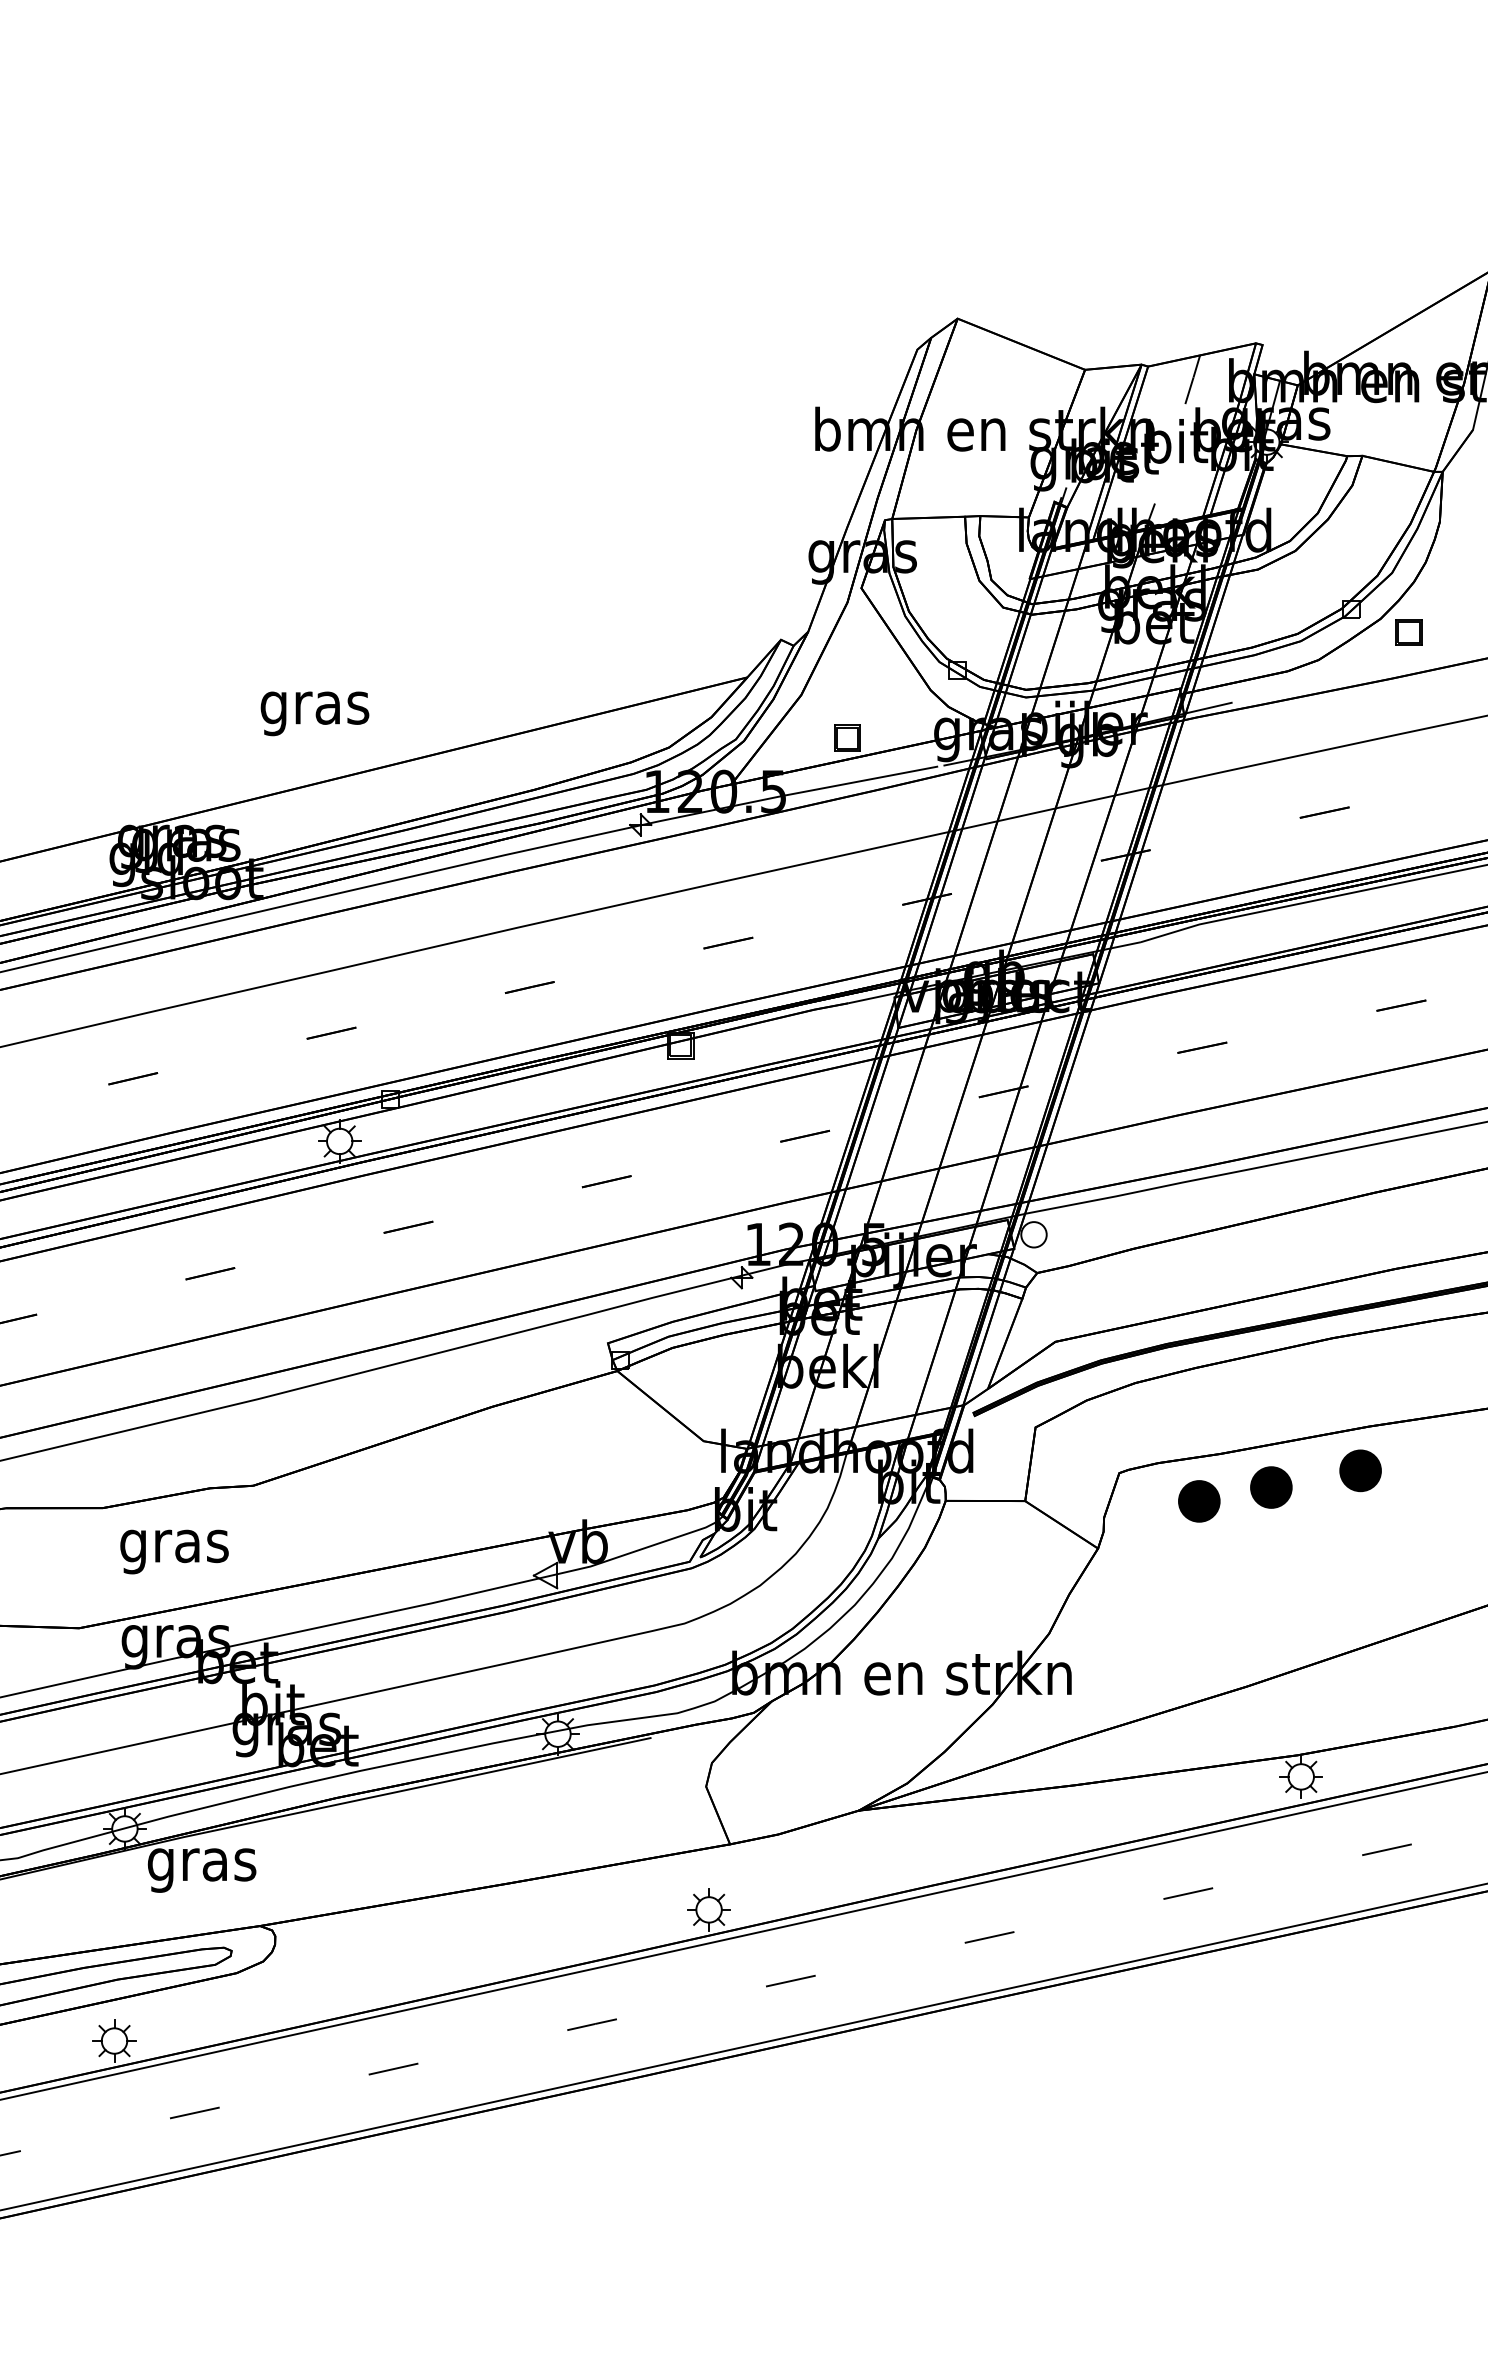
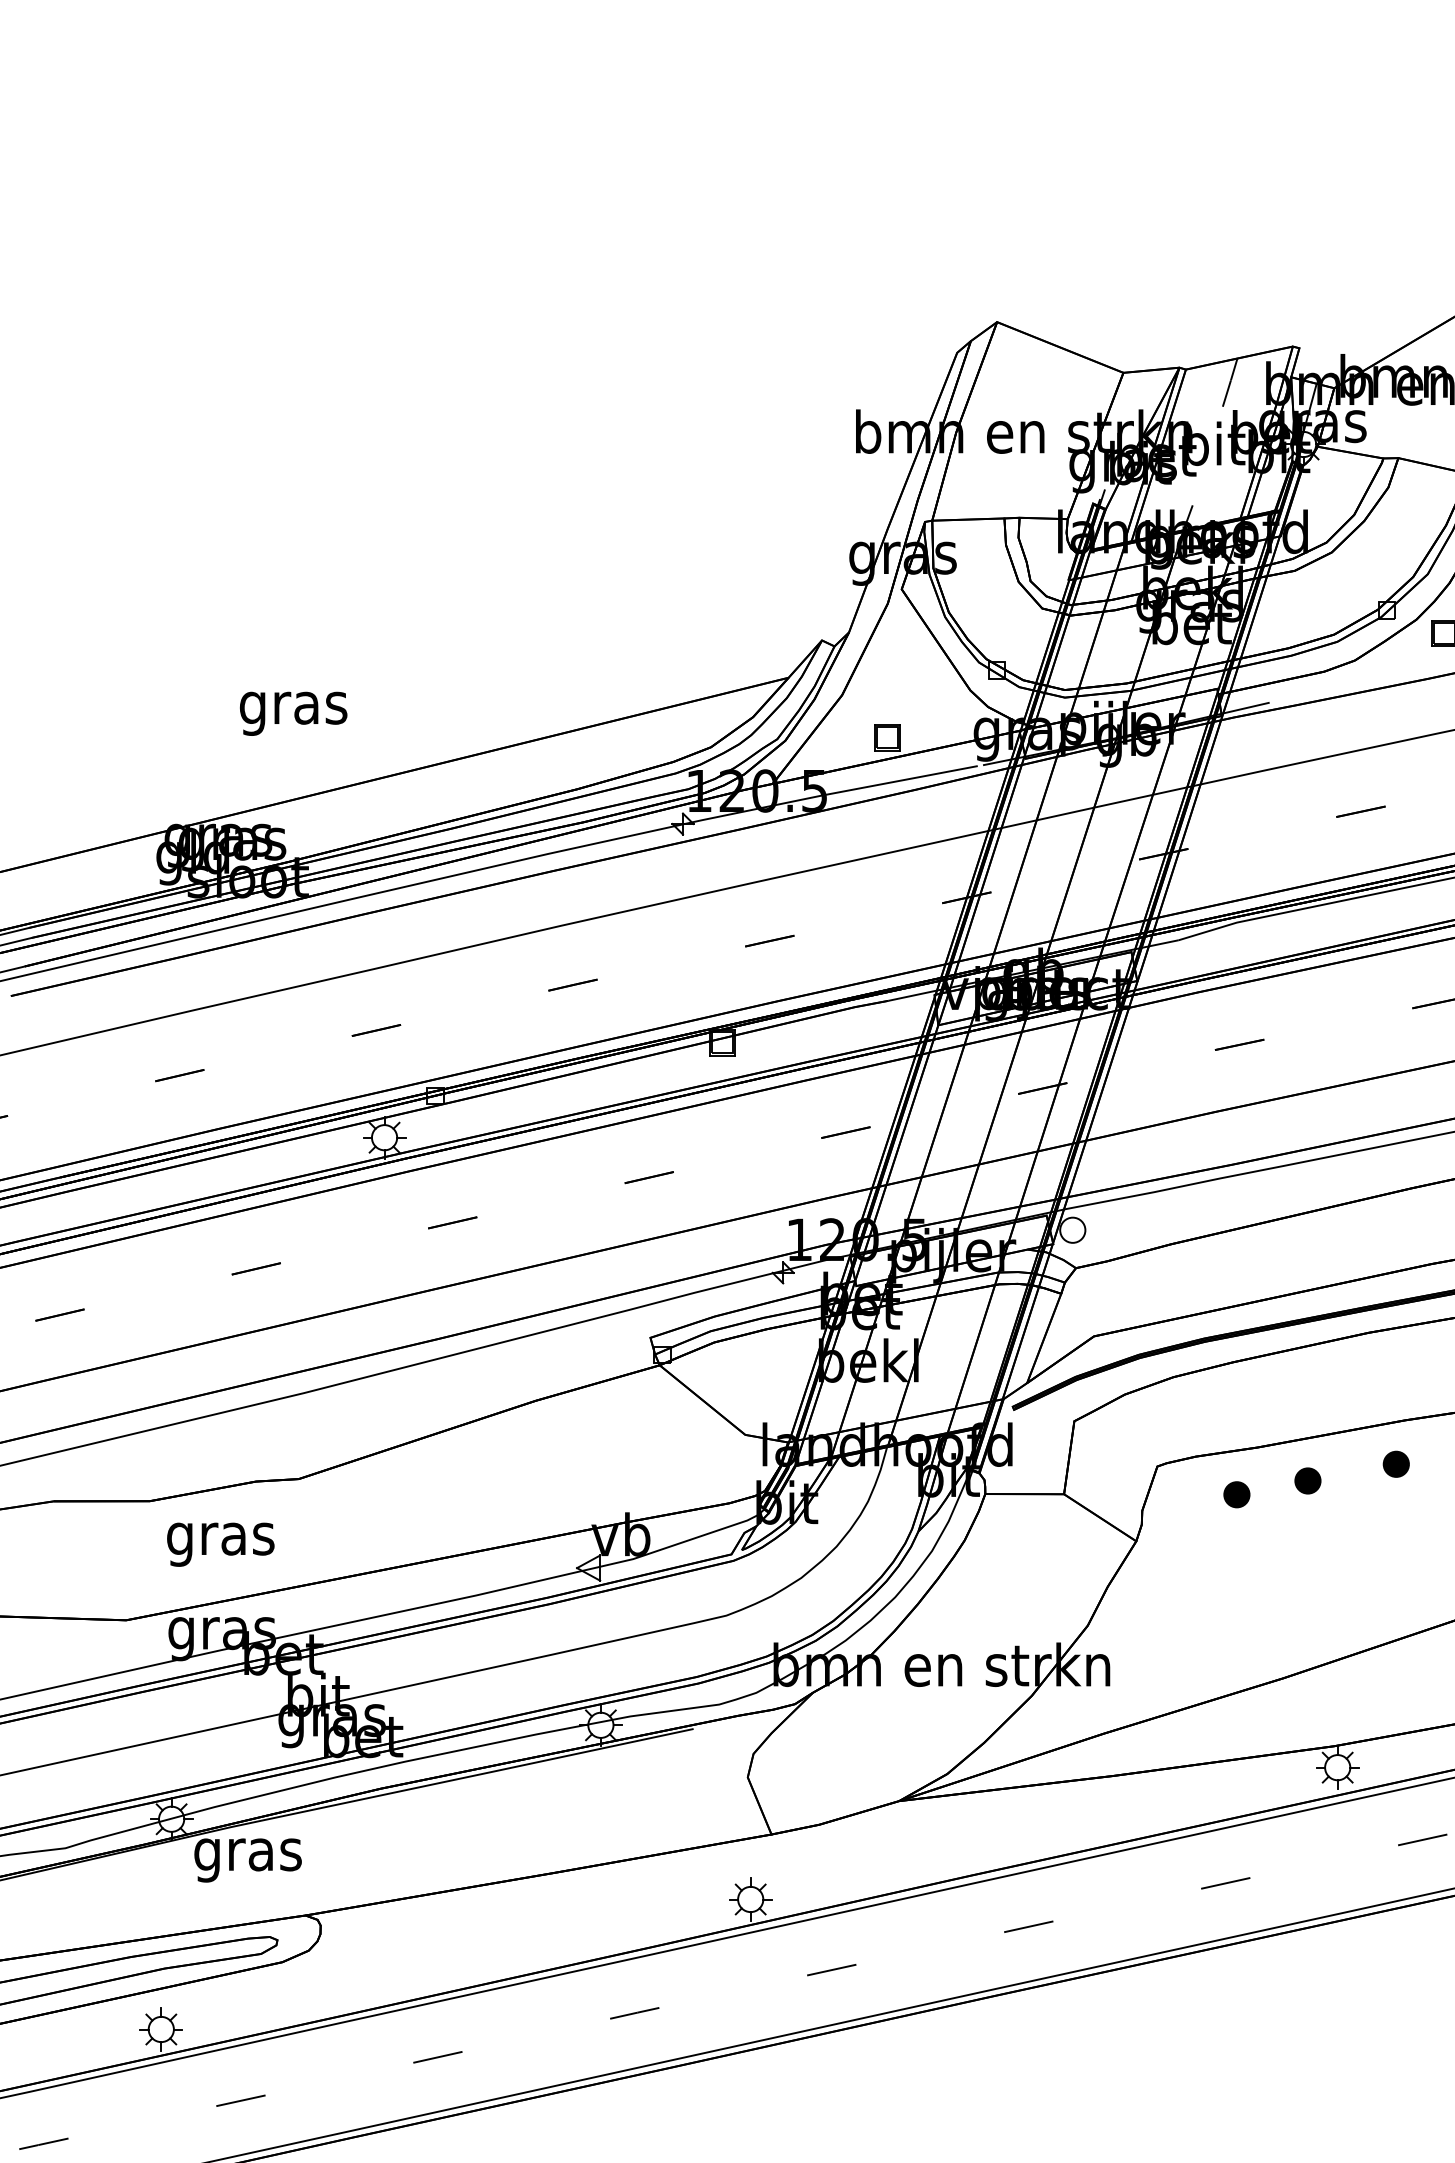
text: (314, 713) -> (293, 713), moved
part: (1359, 1470) -> (1395, 1463), size x0.62
part: (1270, 1487) -> (1307, 1480), size x0.62
part: (1199, 1501) -> (1236, 1494), size x0.62

